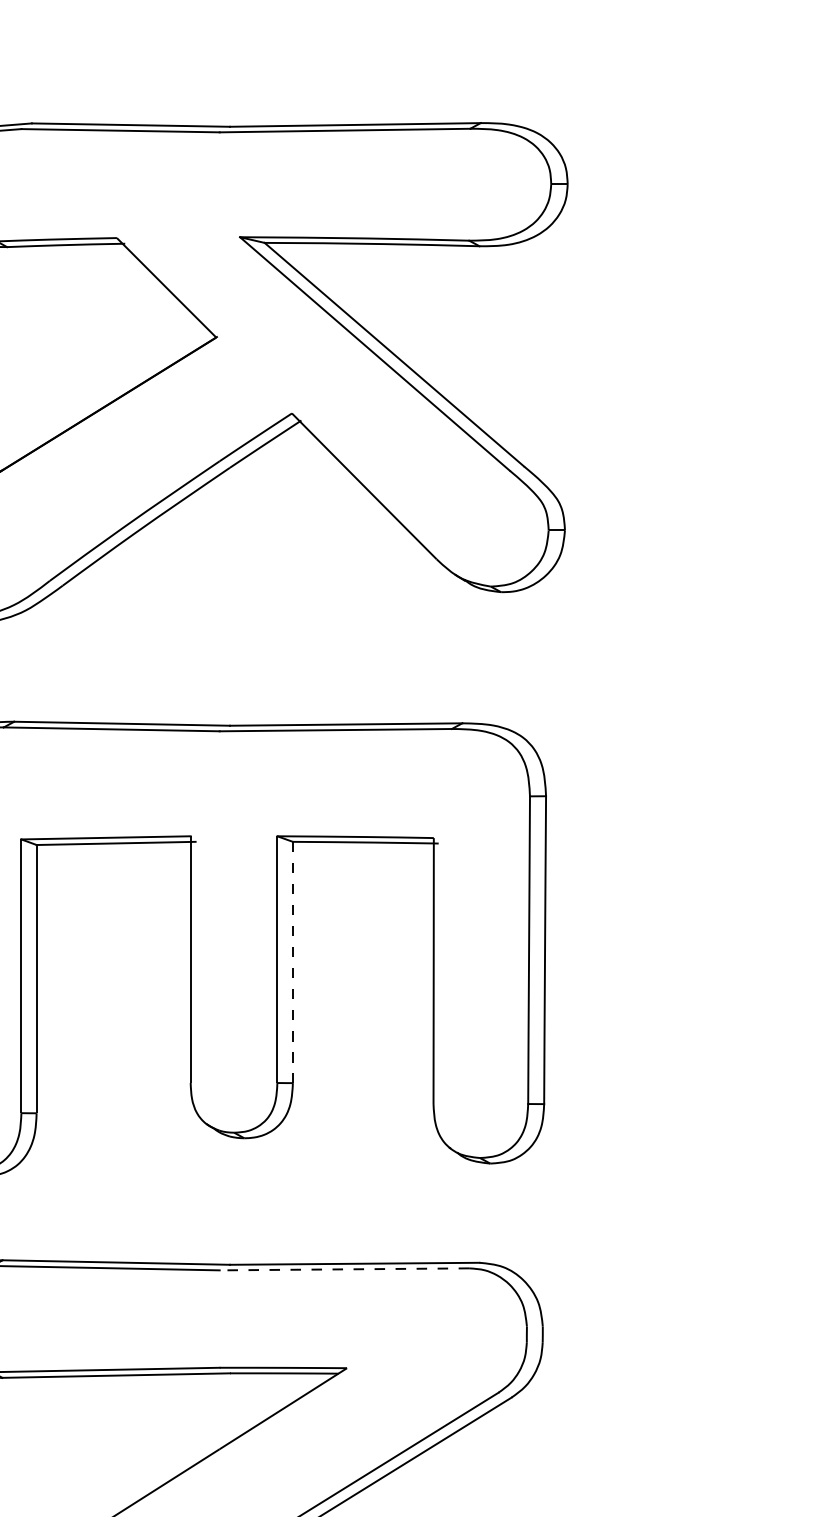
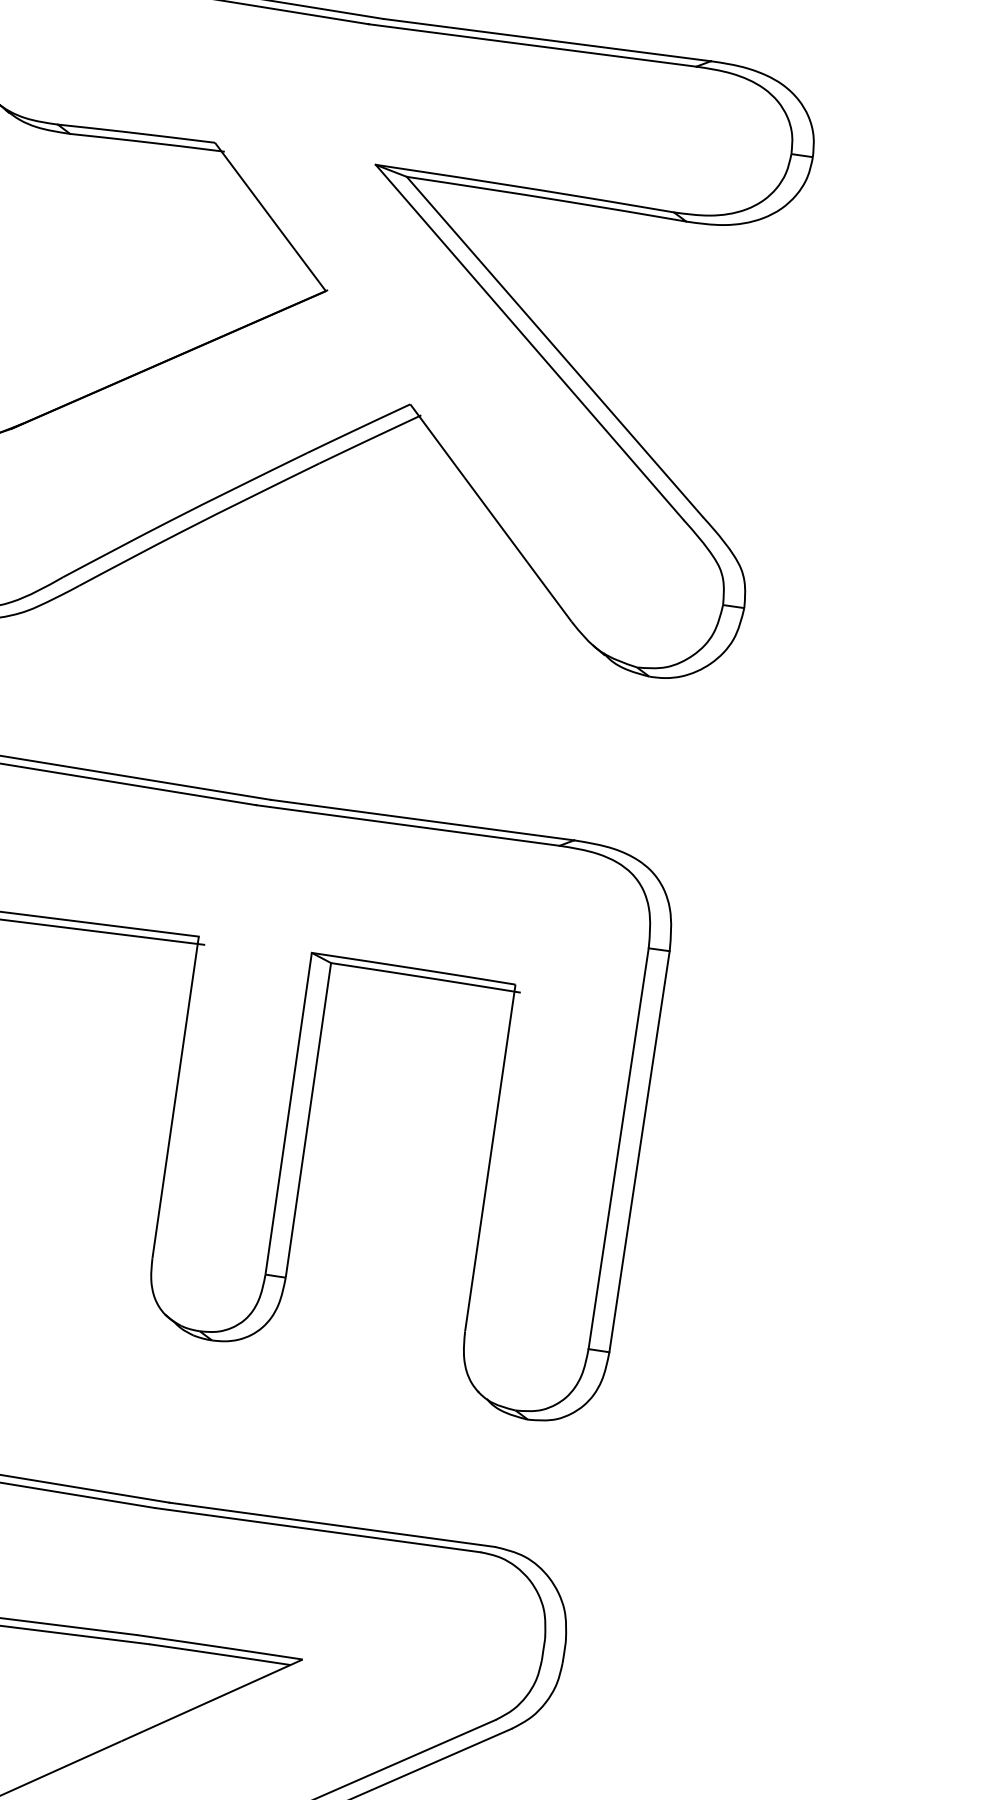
line: (292, 963) -> (307, 1121), dashed -> solid
line: (344, 1269) -> (317, 1530), dashed -> solid

